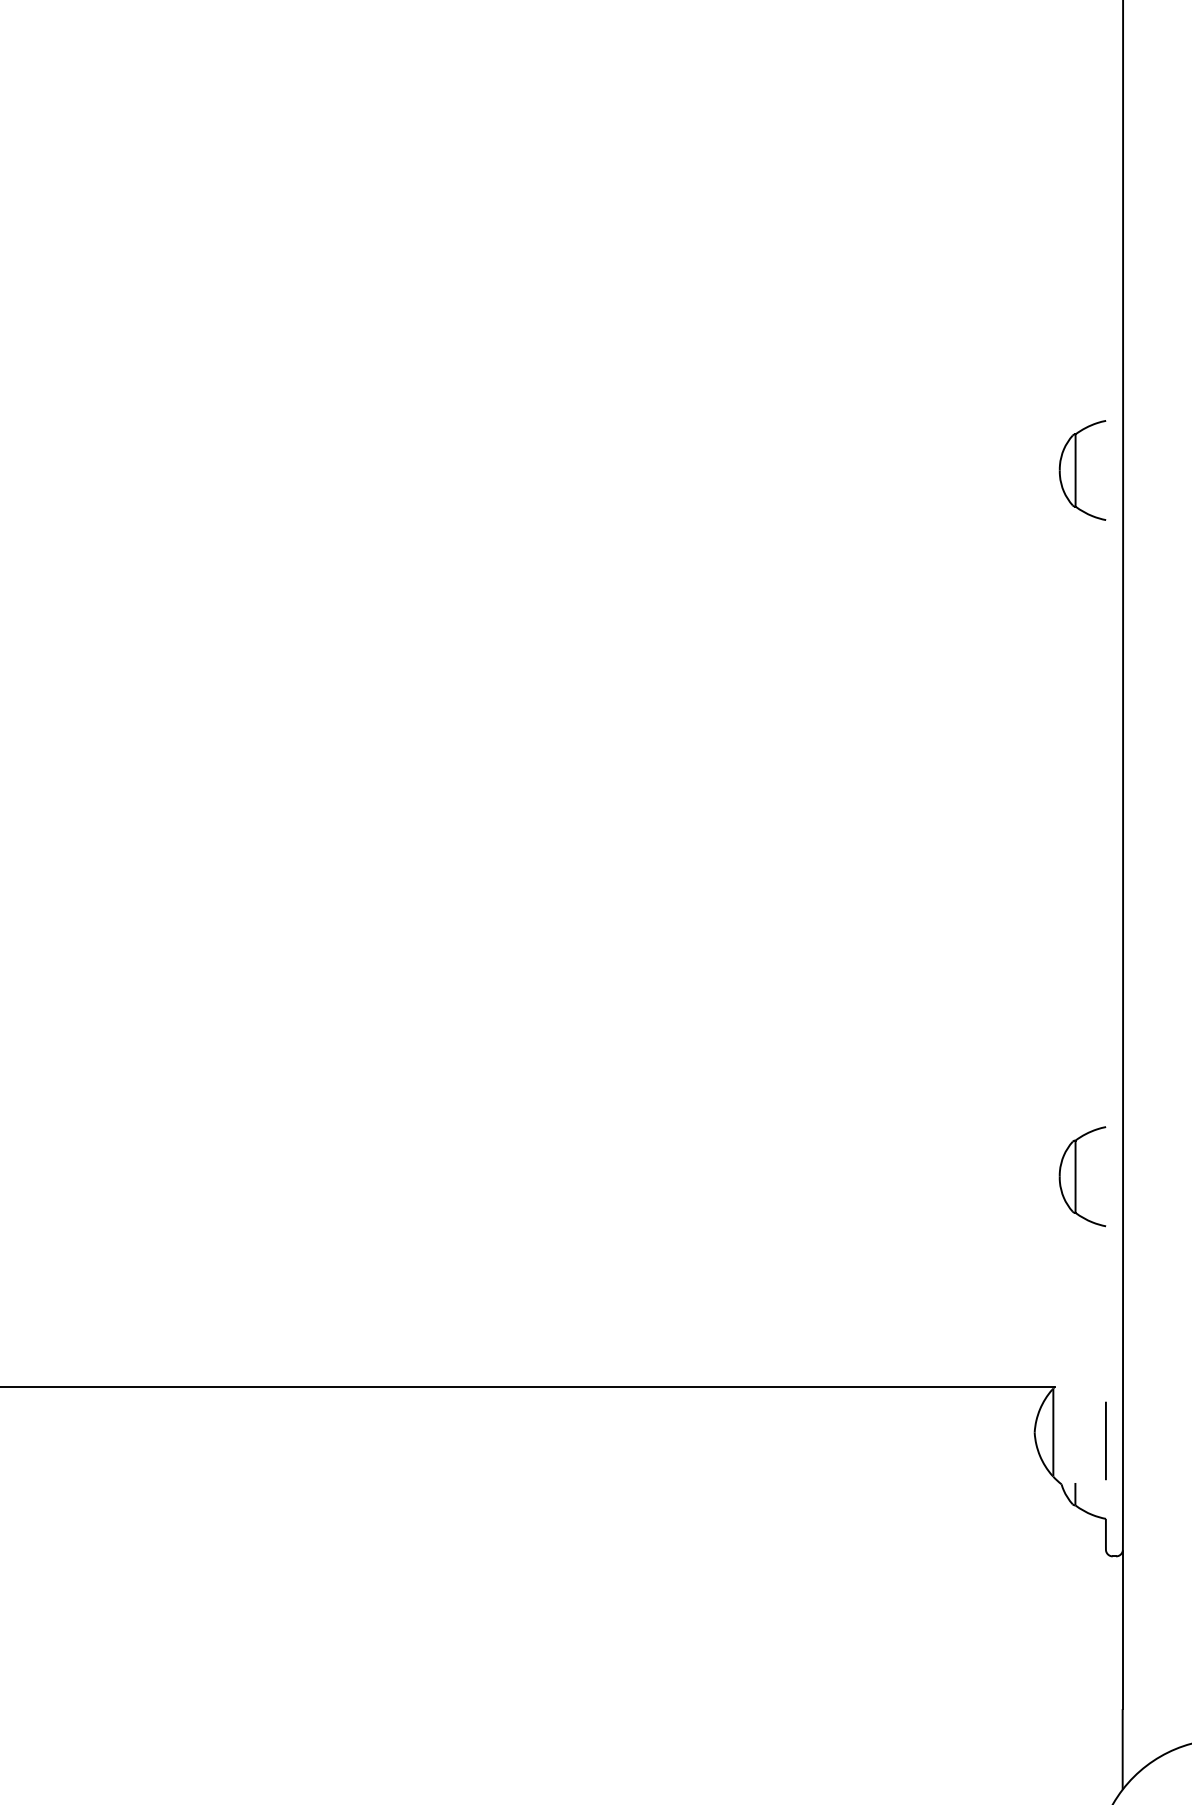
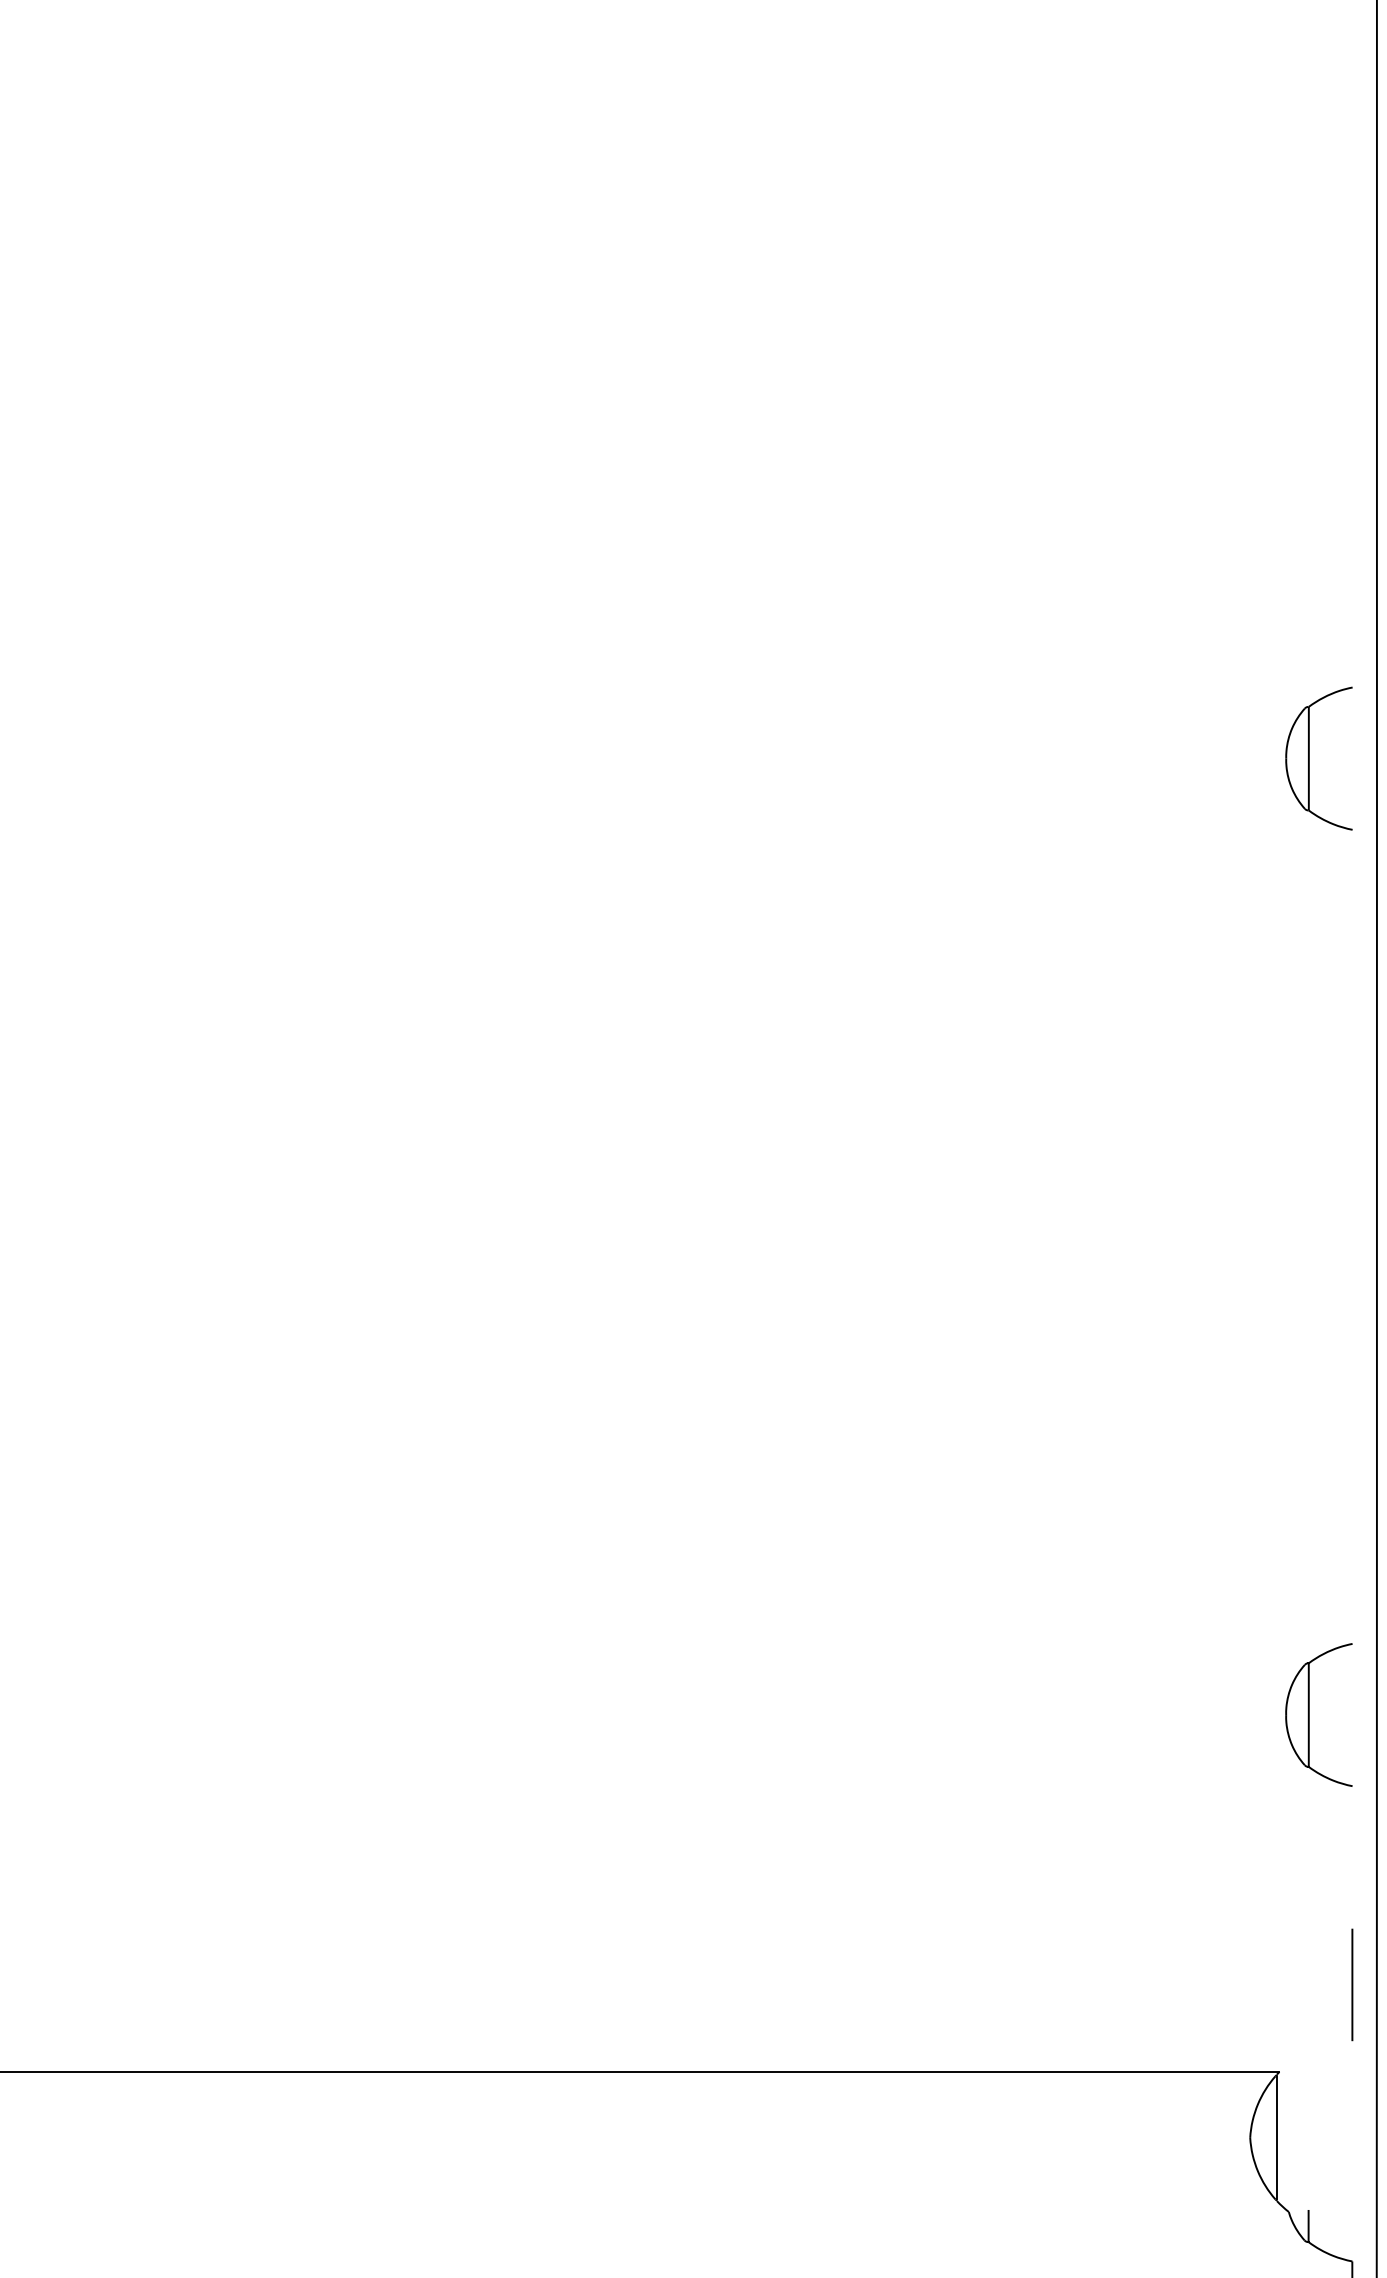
part: (1082, 1176) -> (1318, 1714), moved
line: (1105, 1440) -> (1351, 1984), moved

